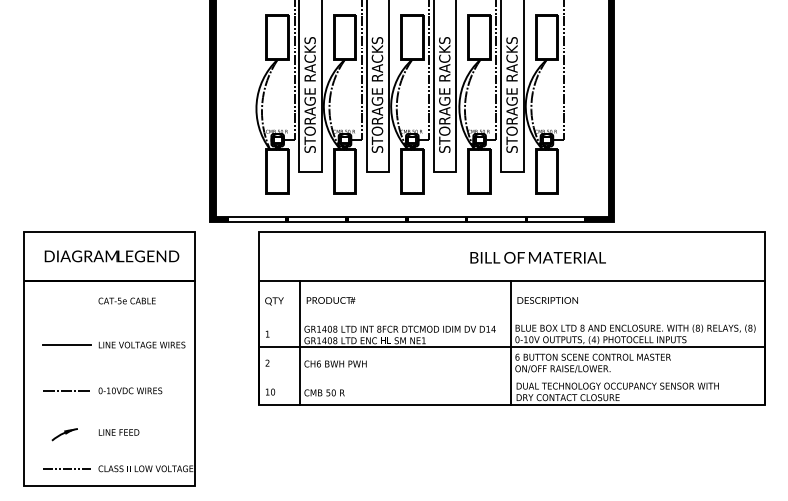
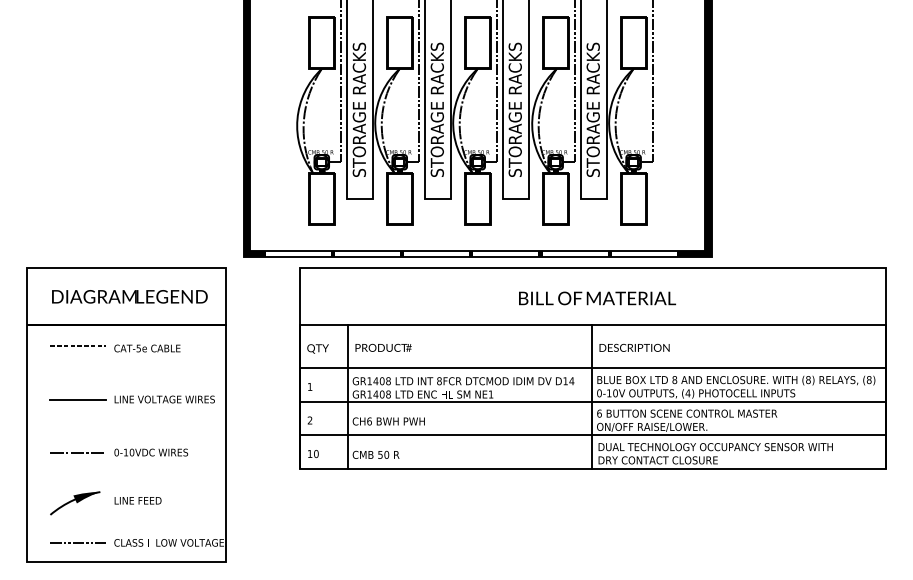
text: (538, 257) -> (597, 298), moved
line: (66, 299) -> (77, 346), added
line: (511, 318) -> (592, 368), added
line: (511, 376) -> (592, 435), added
part: (65, 434) -> (75, 503), size x1.67

